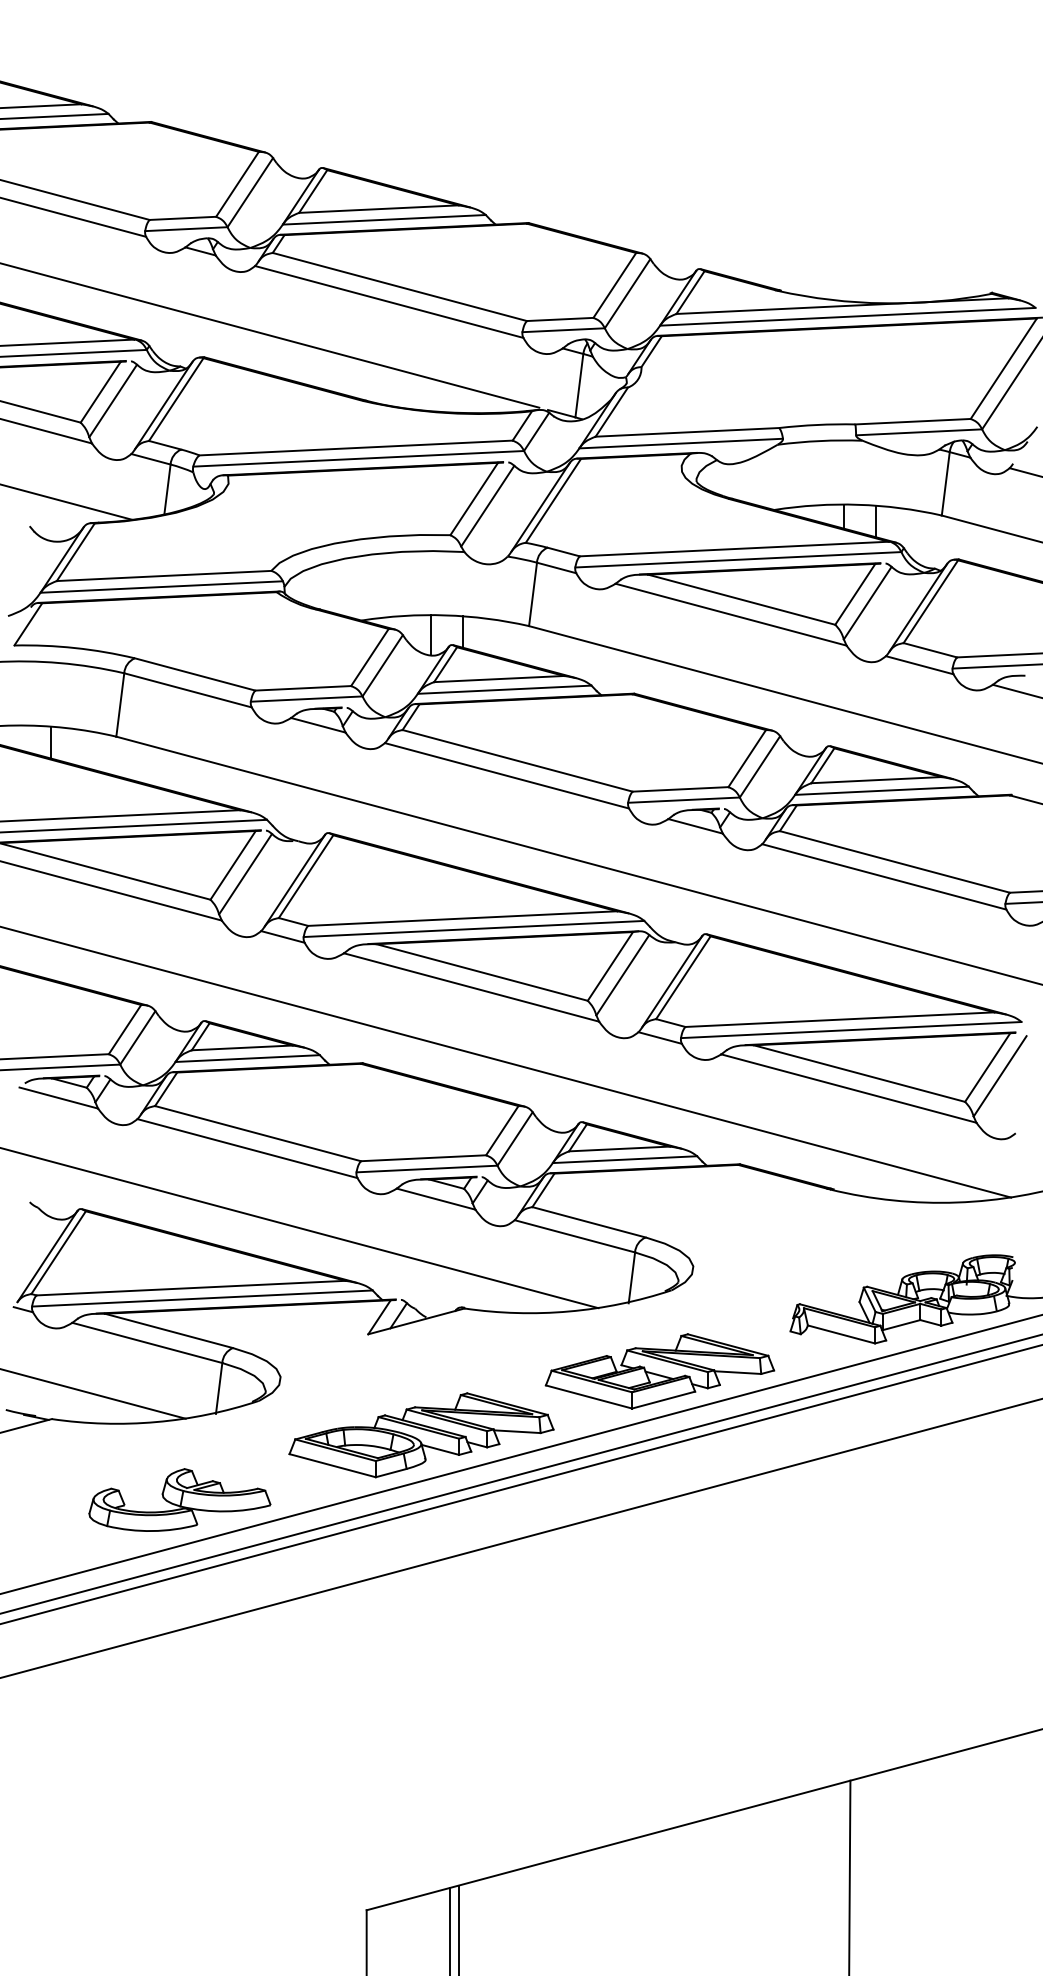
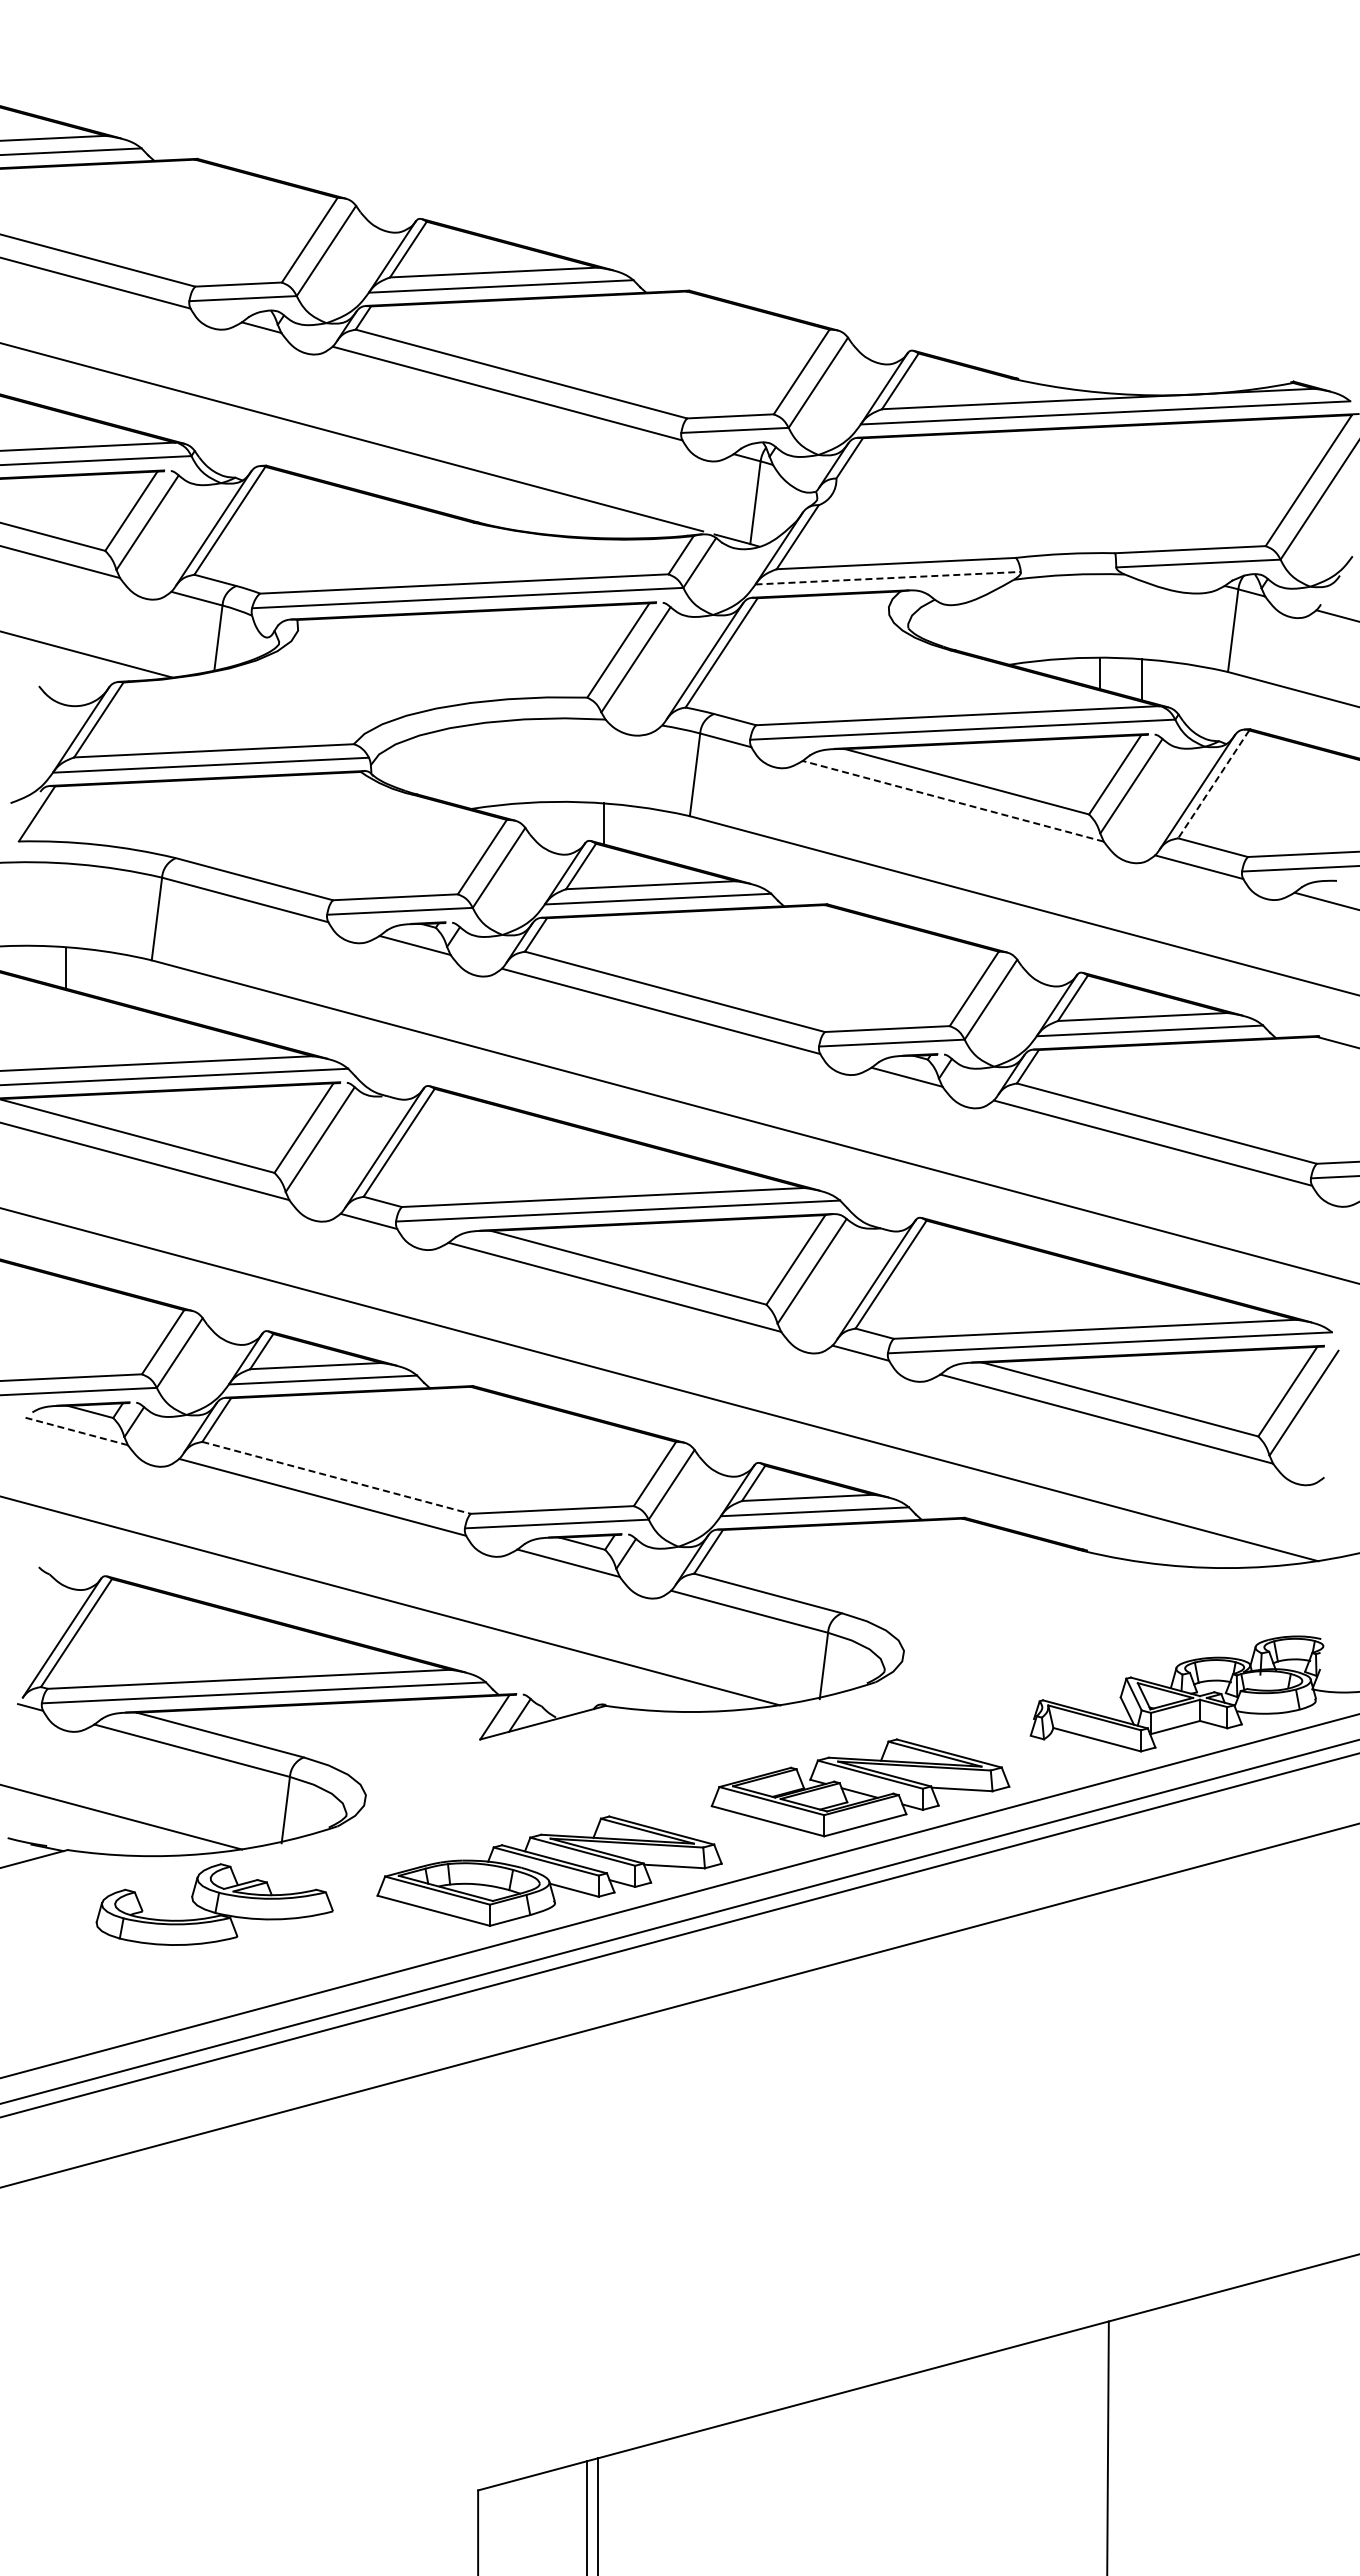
line: (681, 443) -> (888, 578), solid -> dashed
line: (930, 601) -> (1213, 784), solid -> dashed
line: (731, 614) -> (953, 801), solid -> dashed
line: (431, 634) -> (562, 827), removed
line: (58, 1098) -> (76, 1431), solid -> dashed
line: (258, 1133) -> (336, 1477), solid -> dashed
part: (179, 1499) -> (214, 1904), moved

